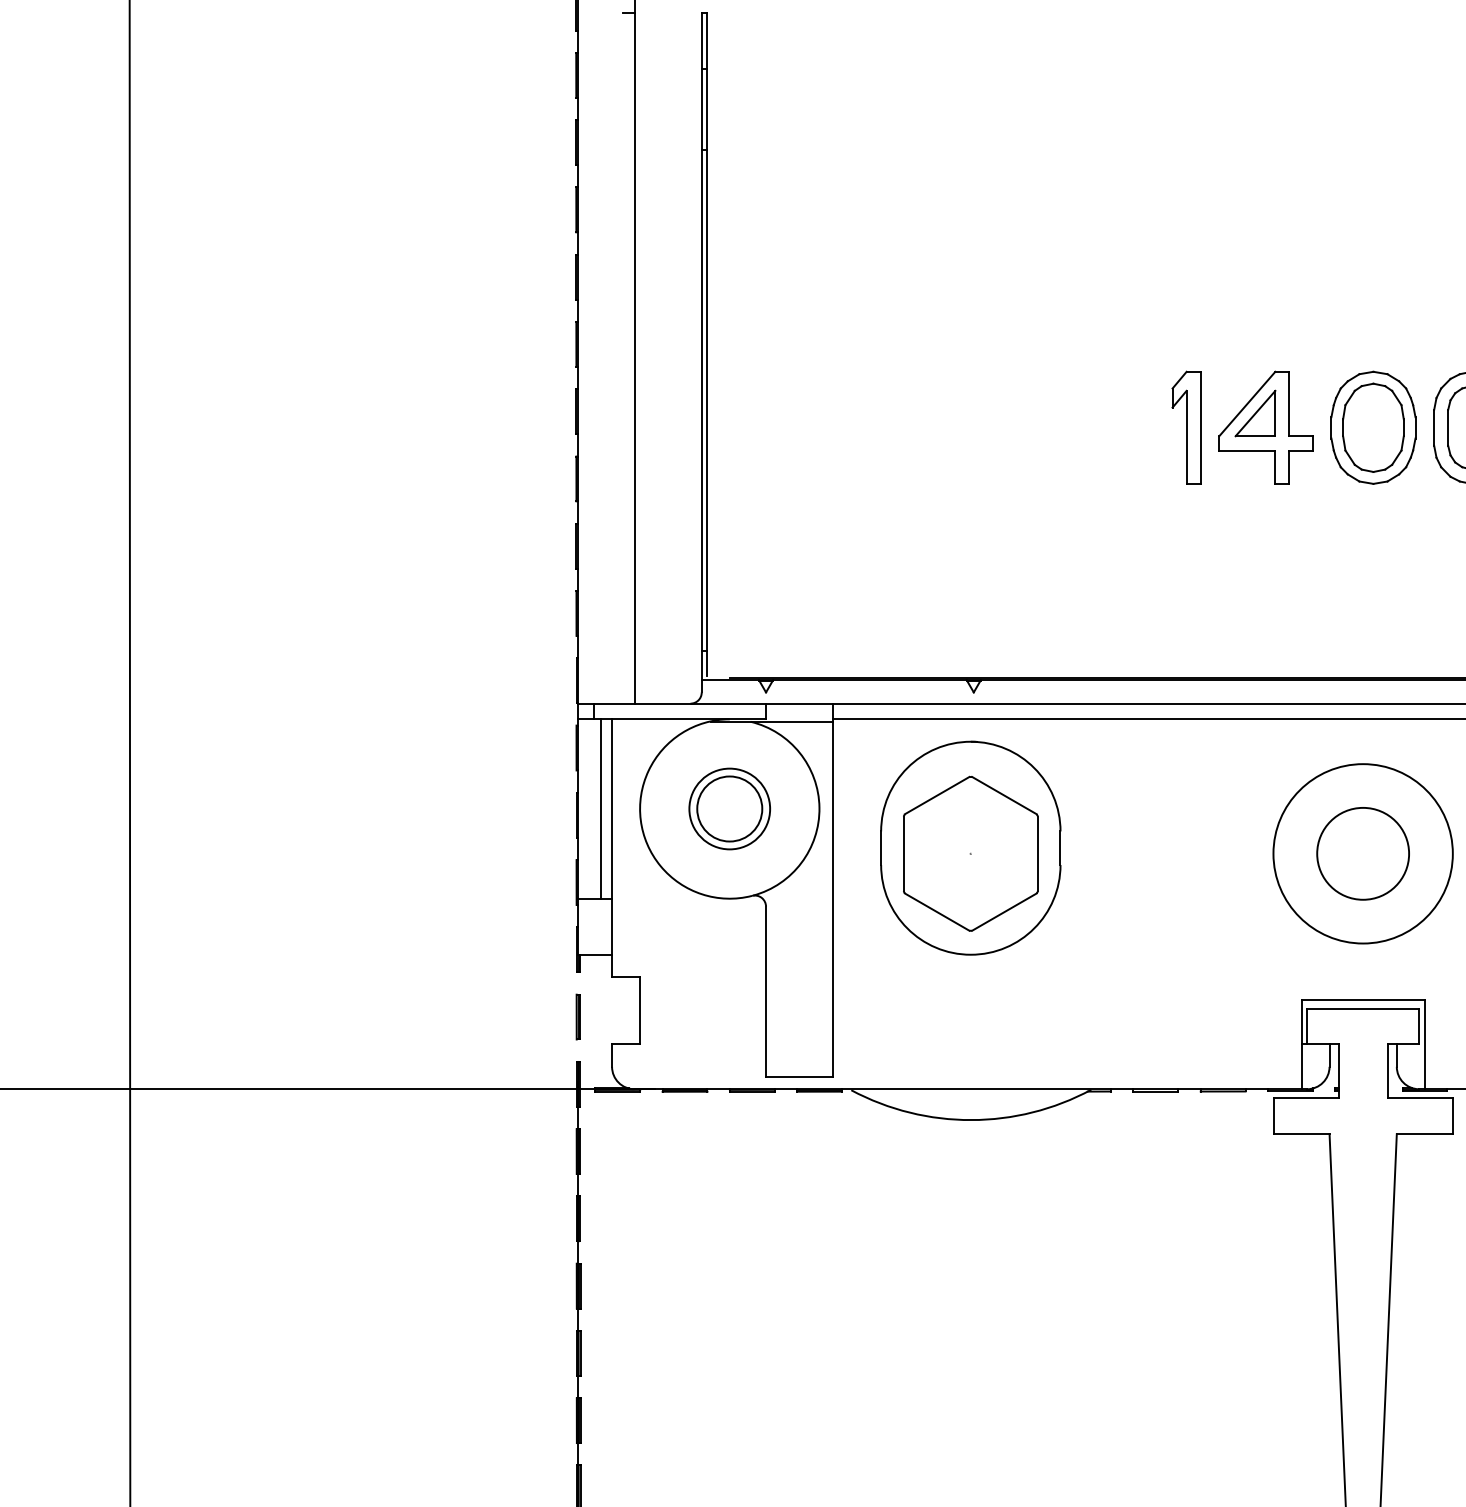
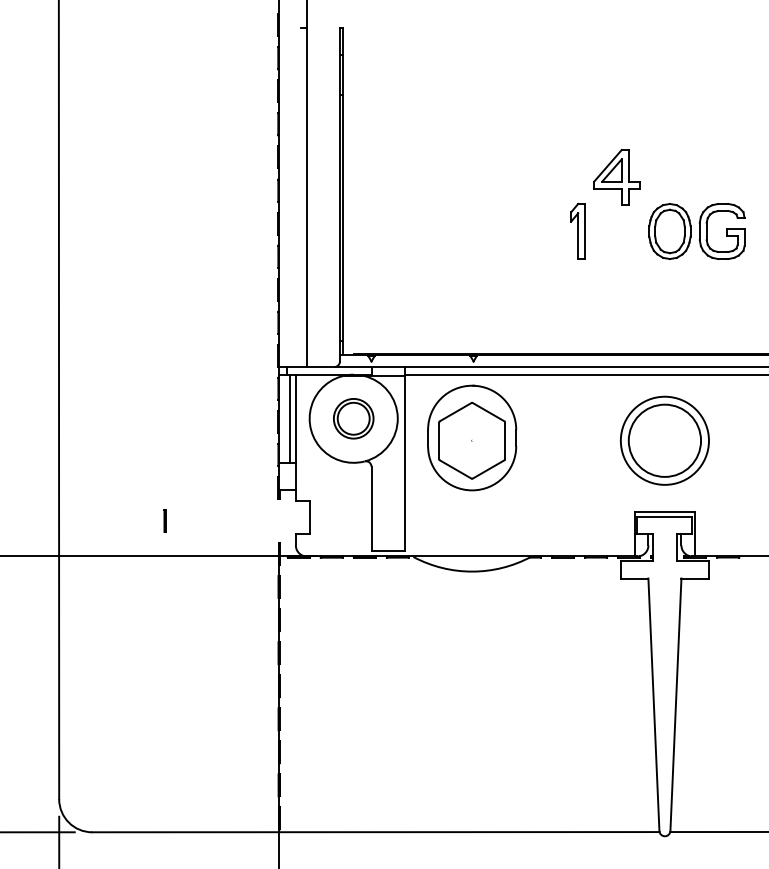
part: (1264, 425) -> (616, 176), moved
circle: (1362, 853) -> (664, 440), size x1.6
line: (576, 1016) -> (164, 520), moved

